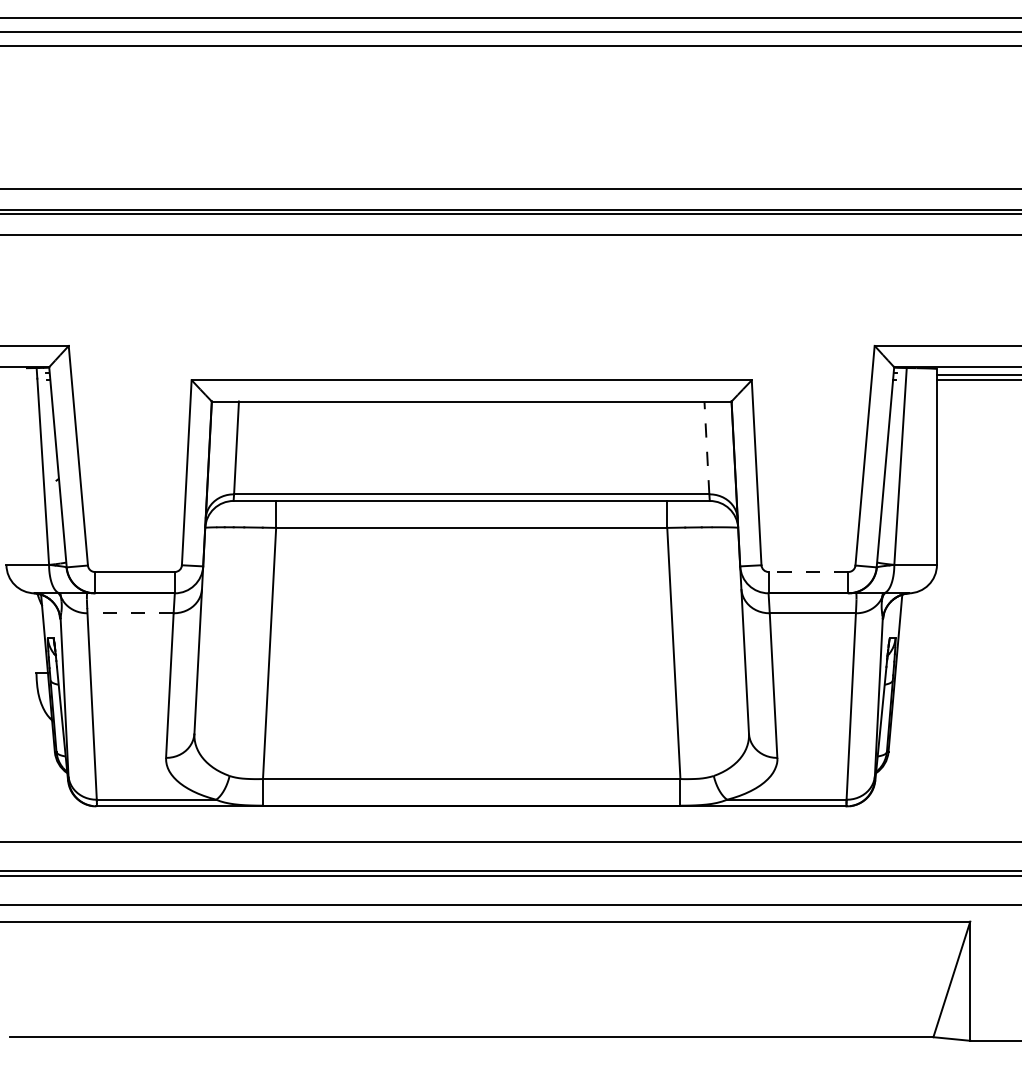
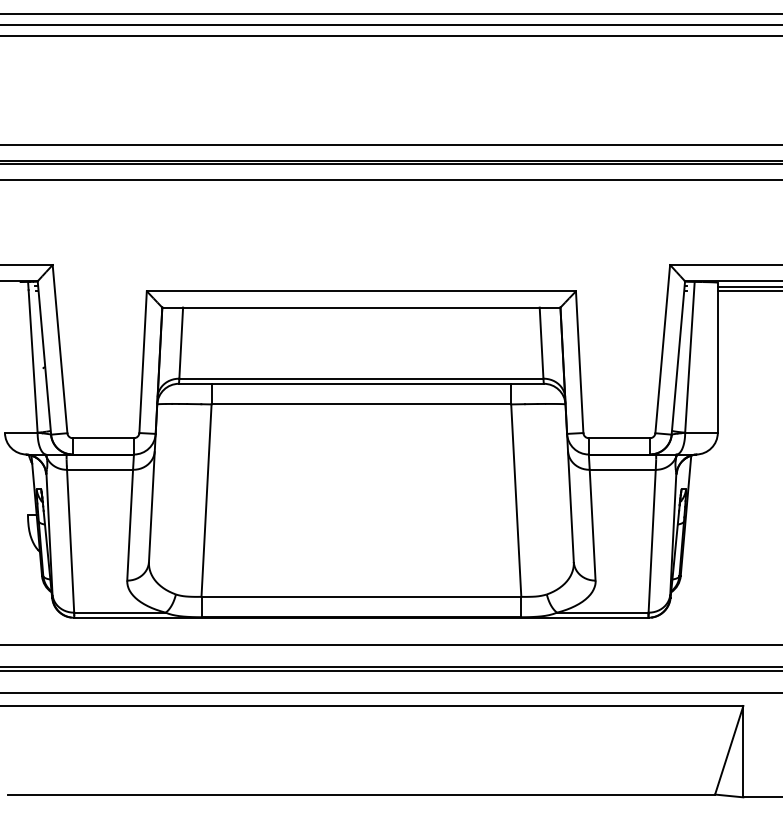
line: (706, 447) -> (541, 342), dashed -> solid
line: (808, 572) -> (619, 438), dashed -> solid
line: (130, 613) -> (99, 469), dashed -> solid

